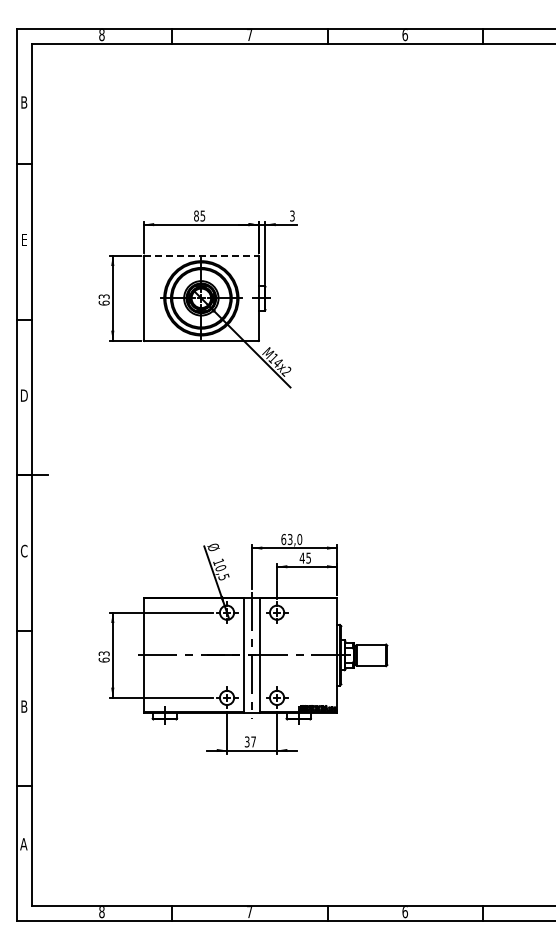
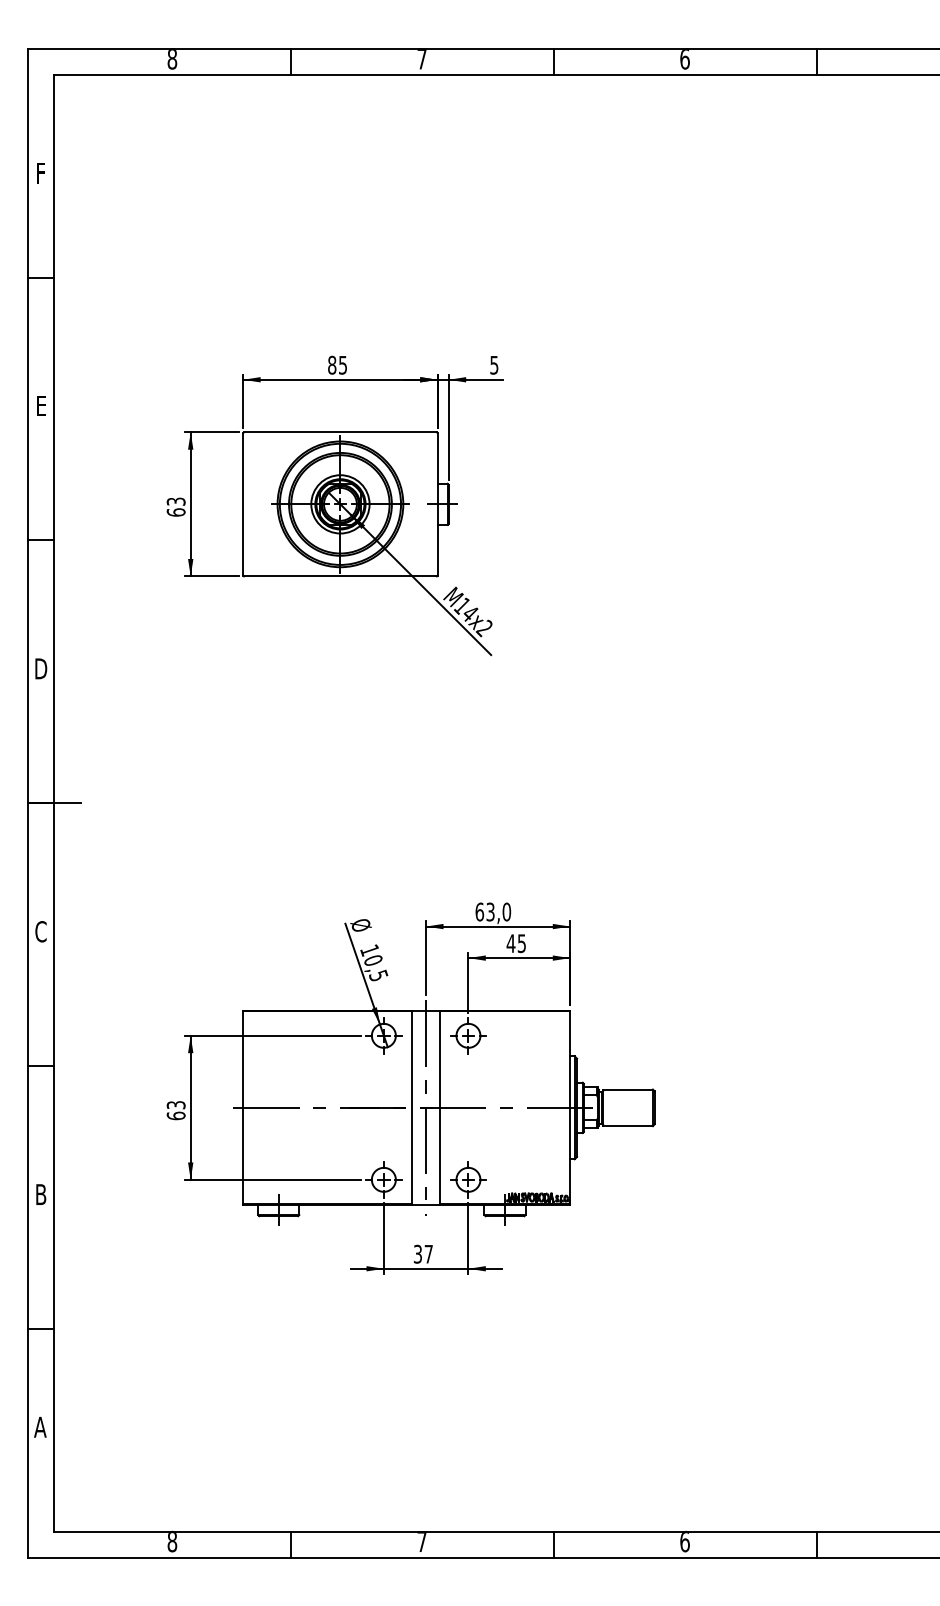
text: (24, 102) -> (41, 173), B -> F
text: (292, 215) -> (494, 364), 3 -> 5
line: (201, 255) -> (340, 431), dashed -> solid

